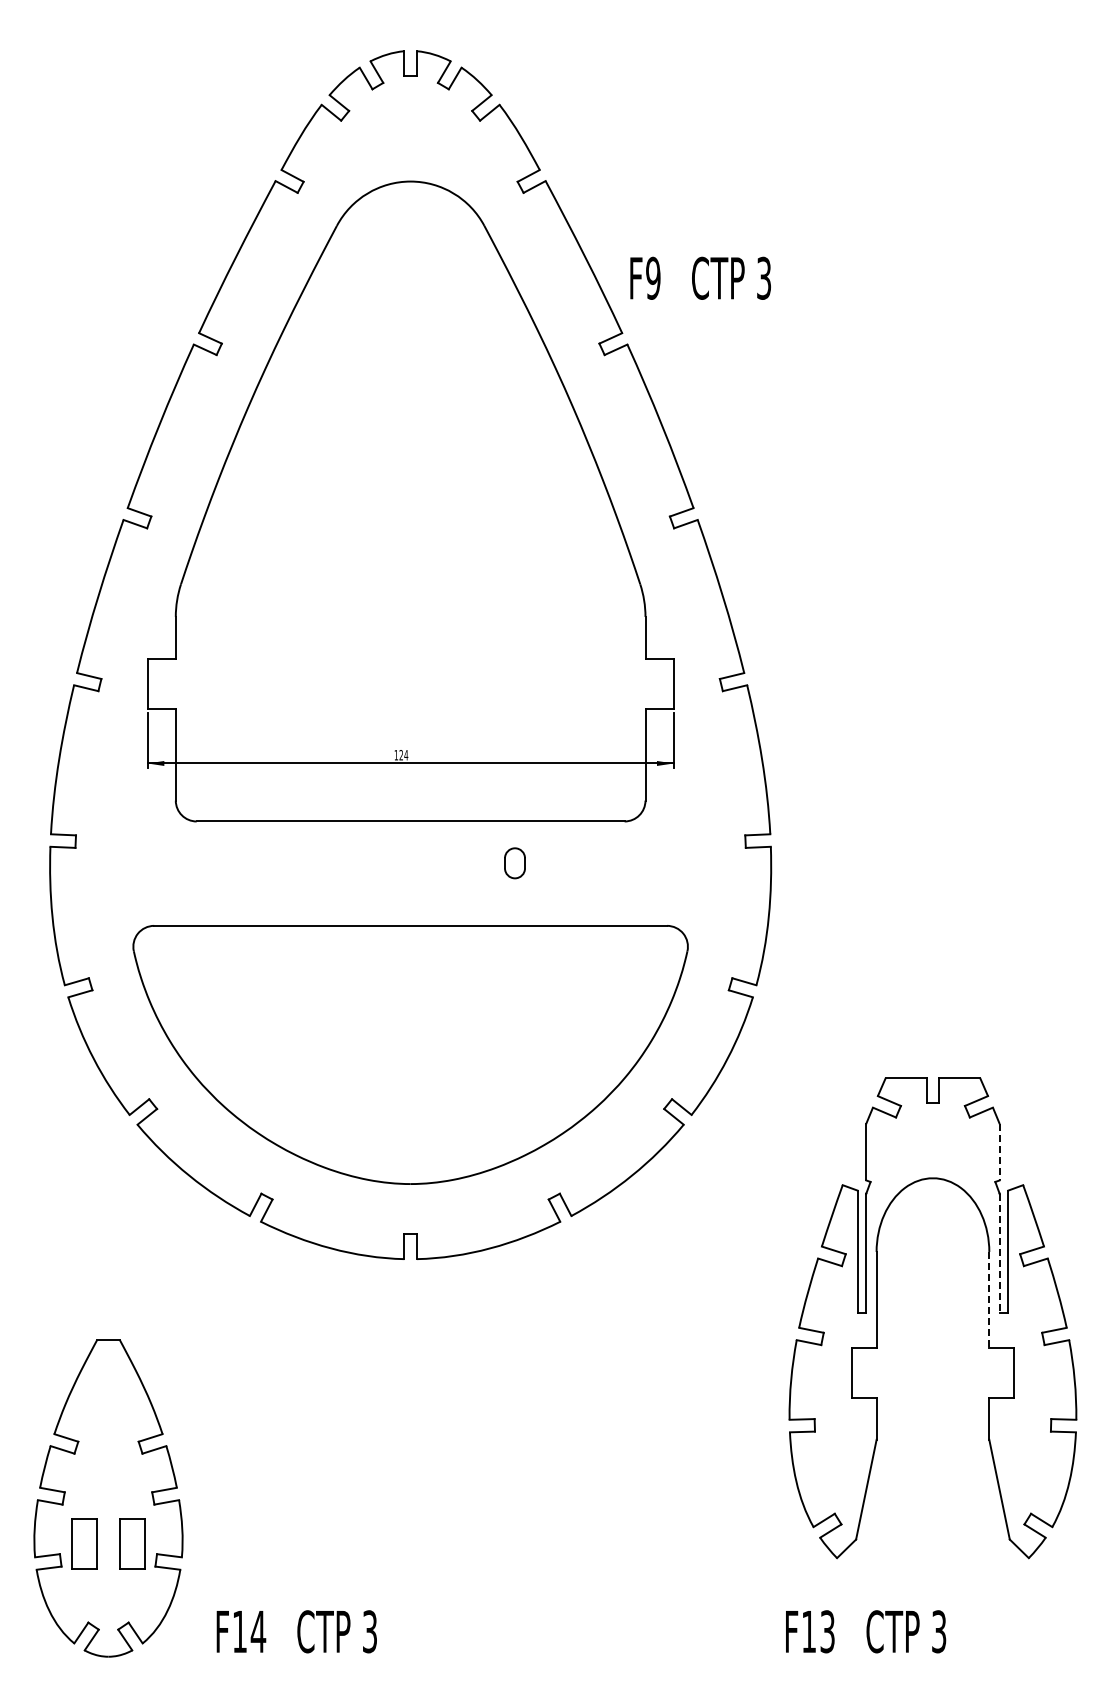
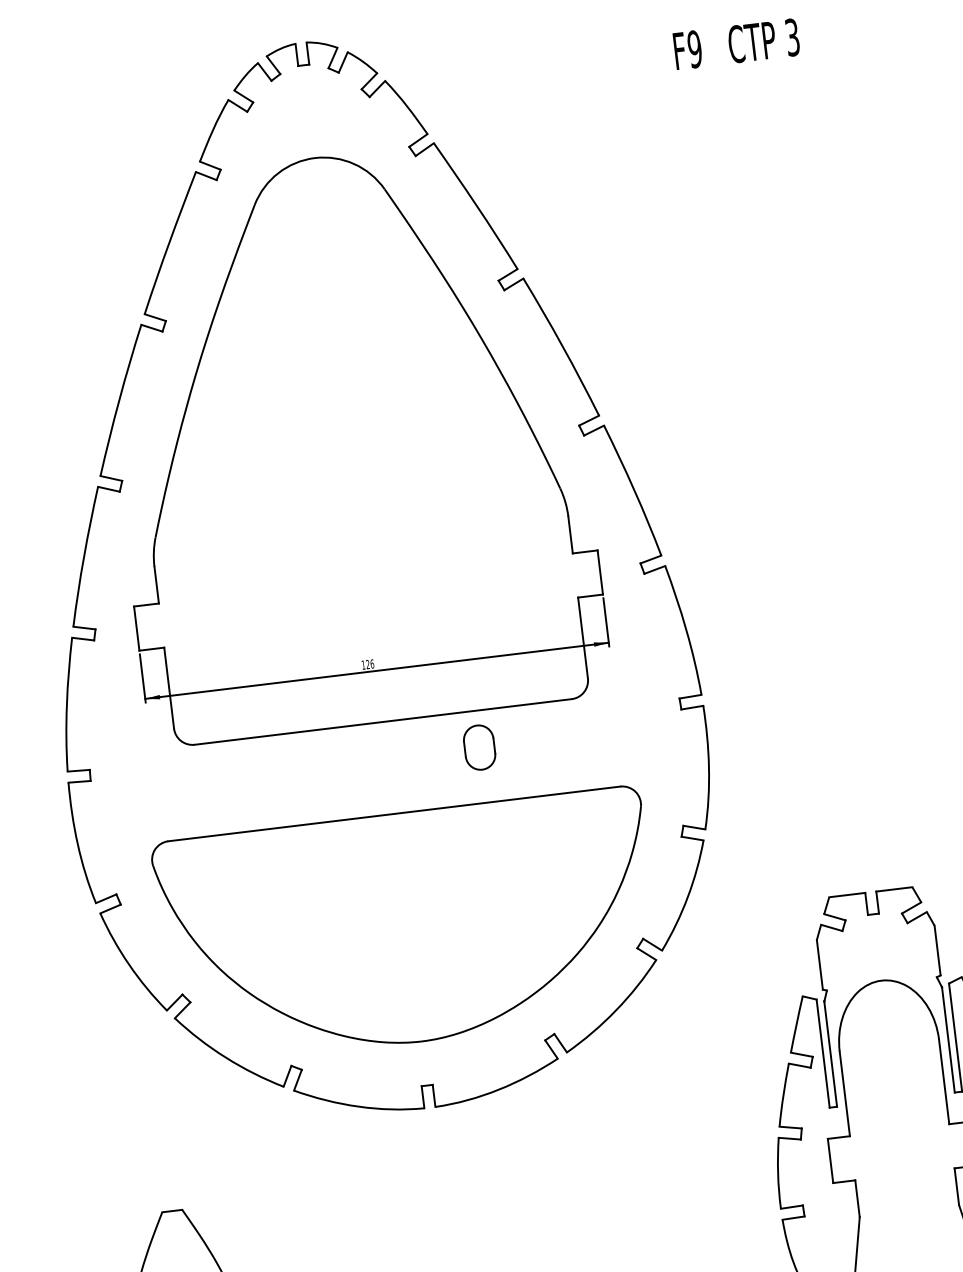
text: (700, 277) -> (736, 43), moved
text: (406, 755) -> (372, 664), 124 -> 126
part: (514, 863) -> (479, 747), size x1.67
line: (999, 1152) -> (937, 950), dashed -> solid
line: (999, 1253) -> (948, 1039), dashed -> solid
line: (989, 1300) -> (944, 1082), dashed -> solid

